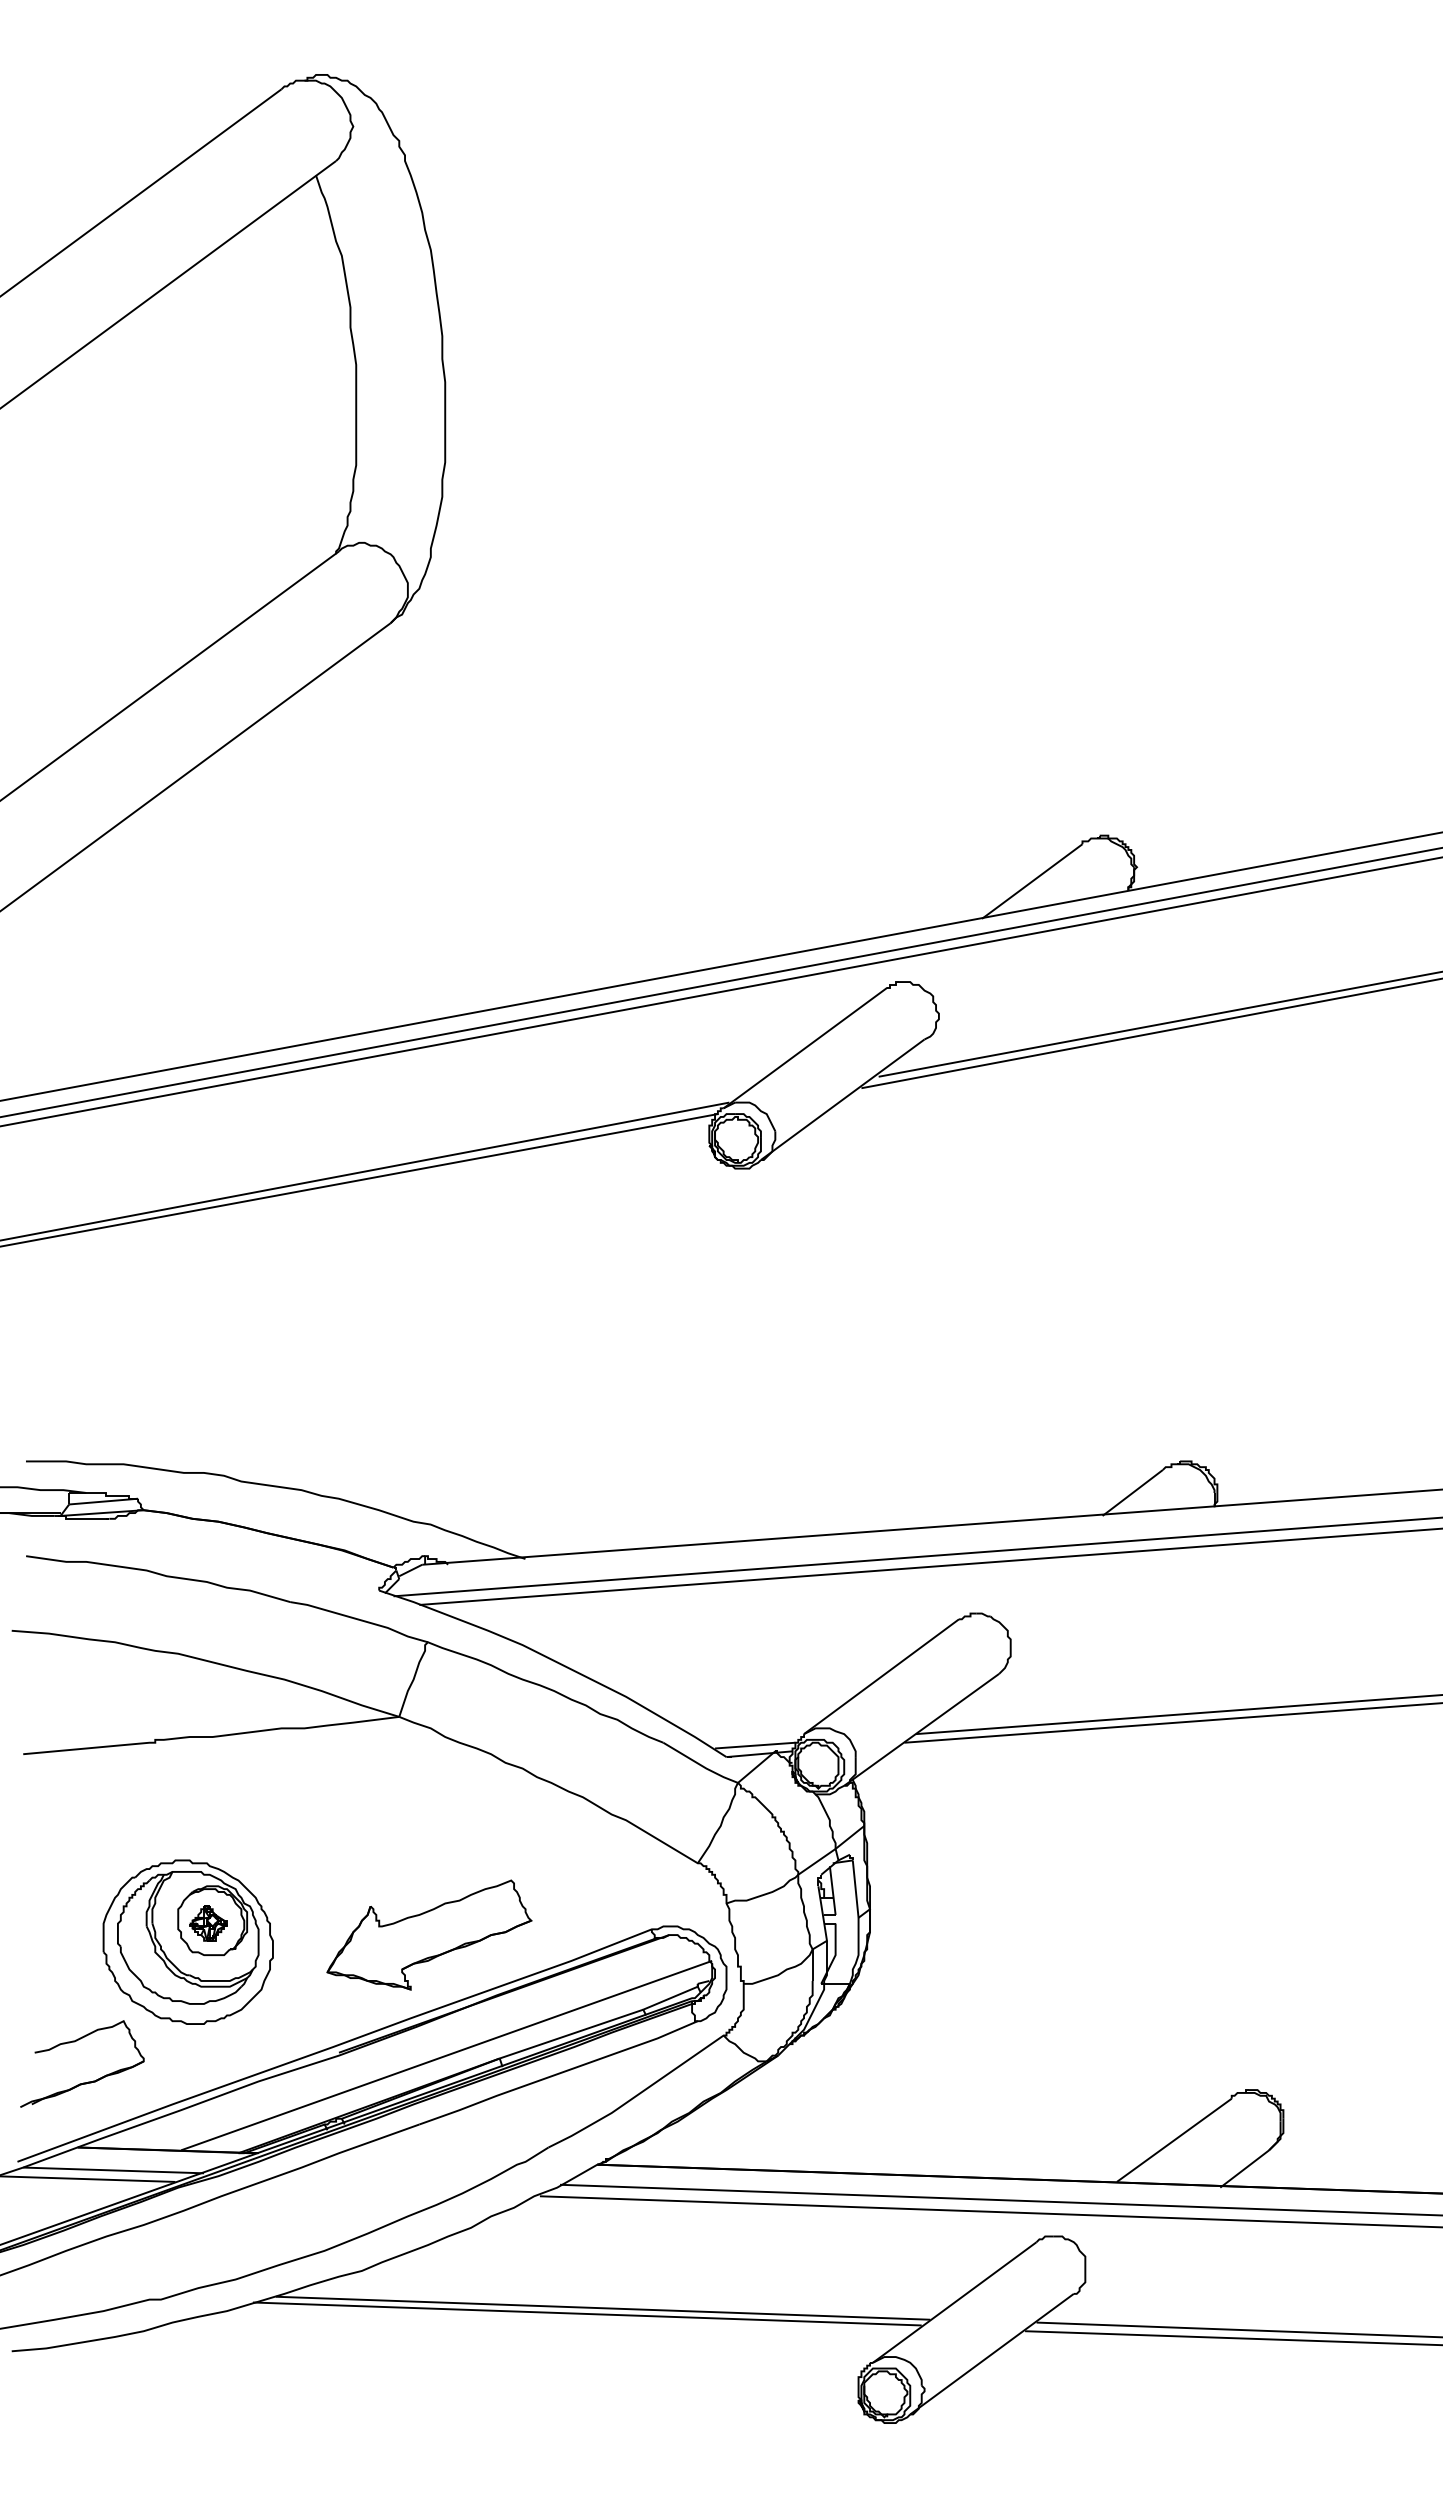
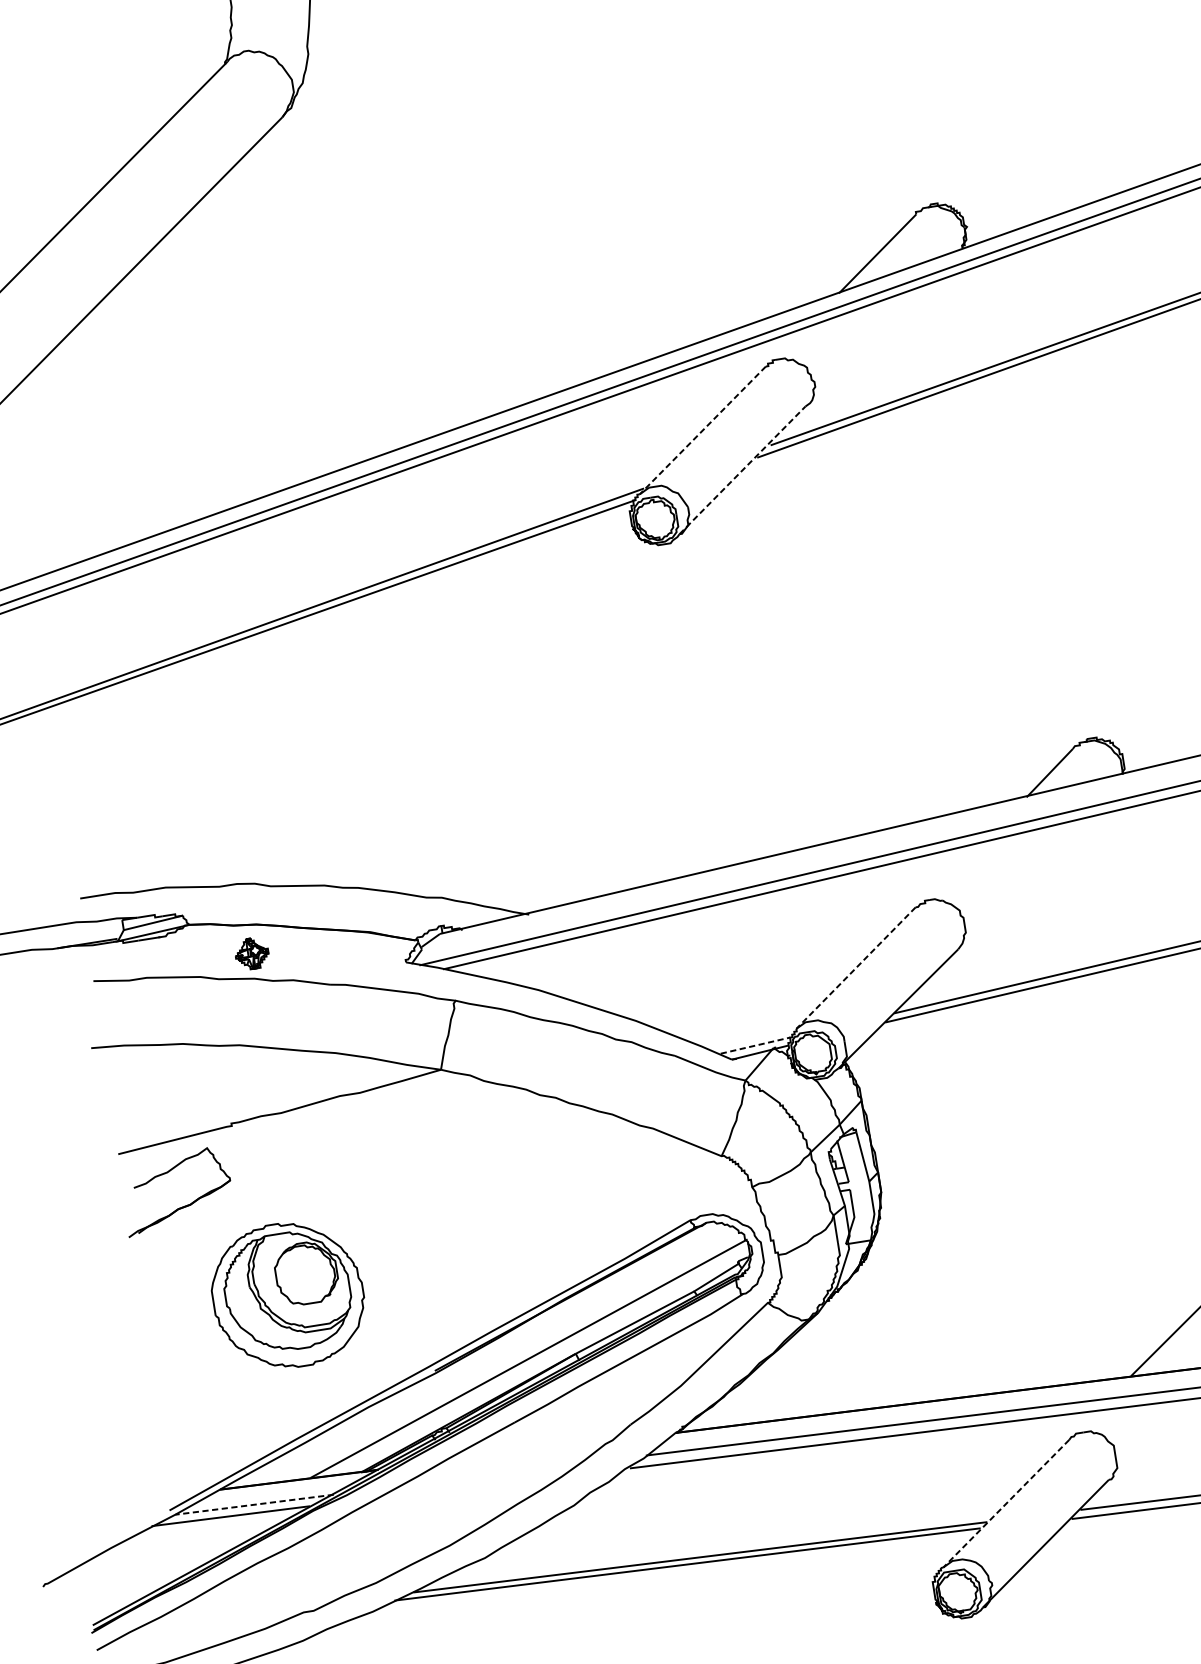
line: (805, 1048) -> (702, 430), solid -> dashed
line: (842, 1099) -> (742, 470), solid -> dashed
line: (881, 1677) -> (856, 968), solid -> dashed
line: (755, 1745) -> (755, 1045), solid -> dashed
part: (208, 1923) -> (252, 953), moved
part: (429, 1934) -> (497, 1255), removed
part: (88, 2081) -> (184, 1205), moved
line: (113, 2170) -> (254, 1504), solid -> dashed
line: (954, 2302) -> (1006, 1503), solid -> dashed

